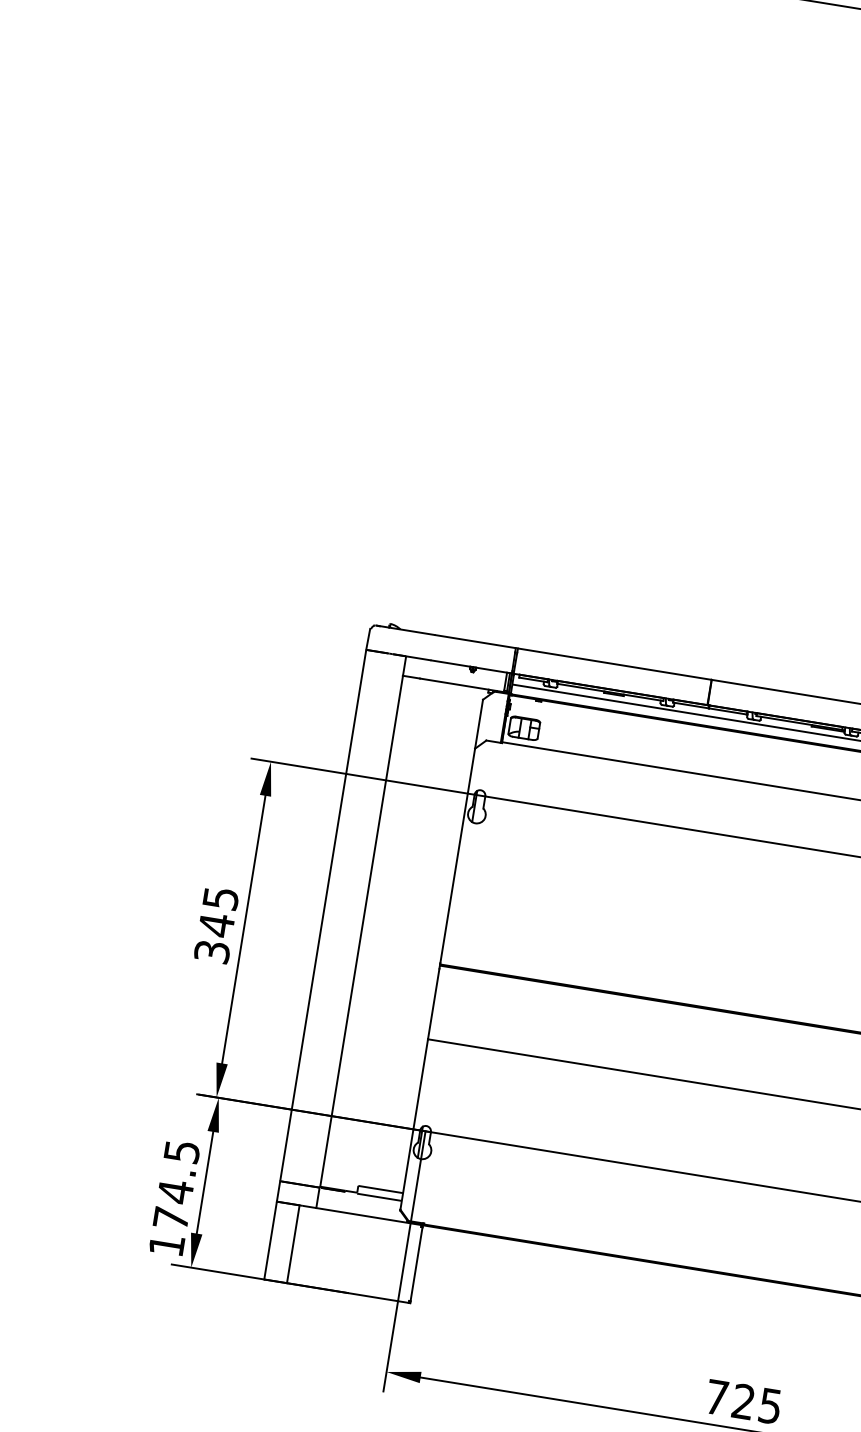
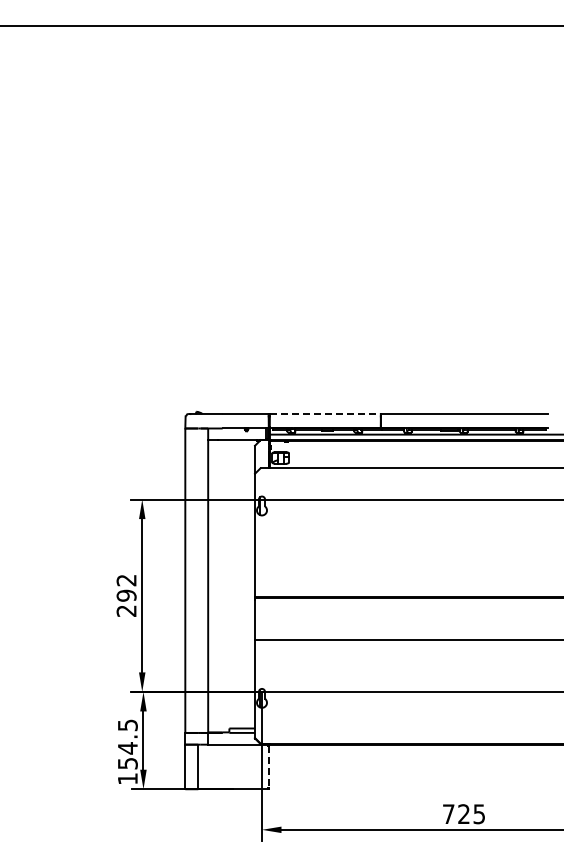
line: (615, 663) -> (325, 413), solid -> dashed
text: (216, 924) -> (126, 595), 345 -> 292
text: (170, 1218) -> (127, 763), 174.5 -> 154.5
line: (415, 1265) -> (268, 767), solid -> dashed

